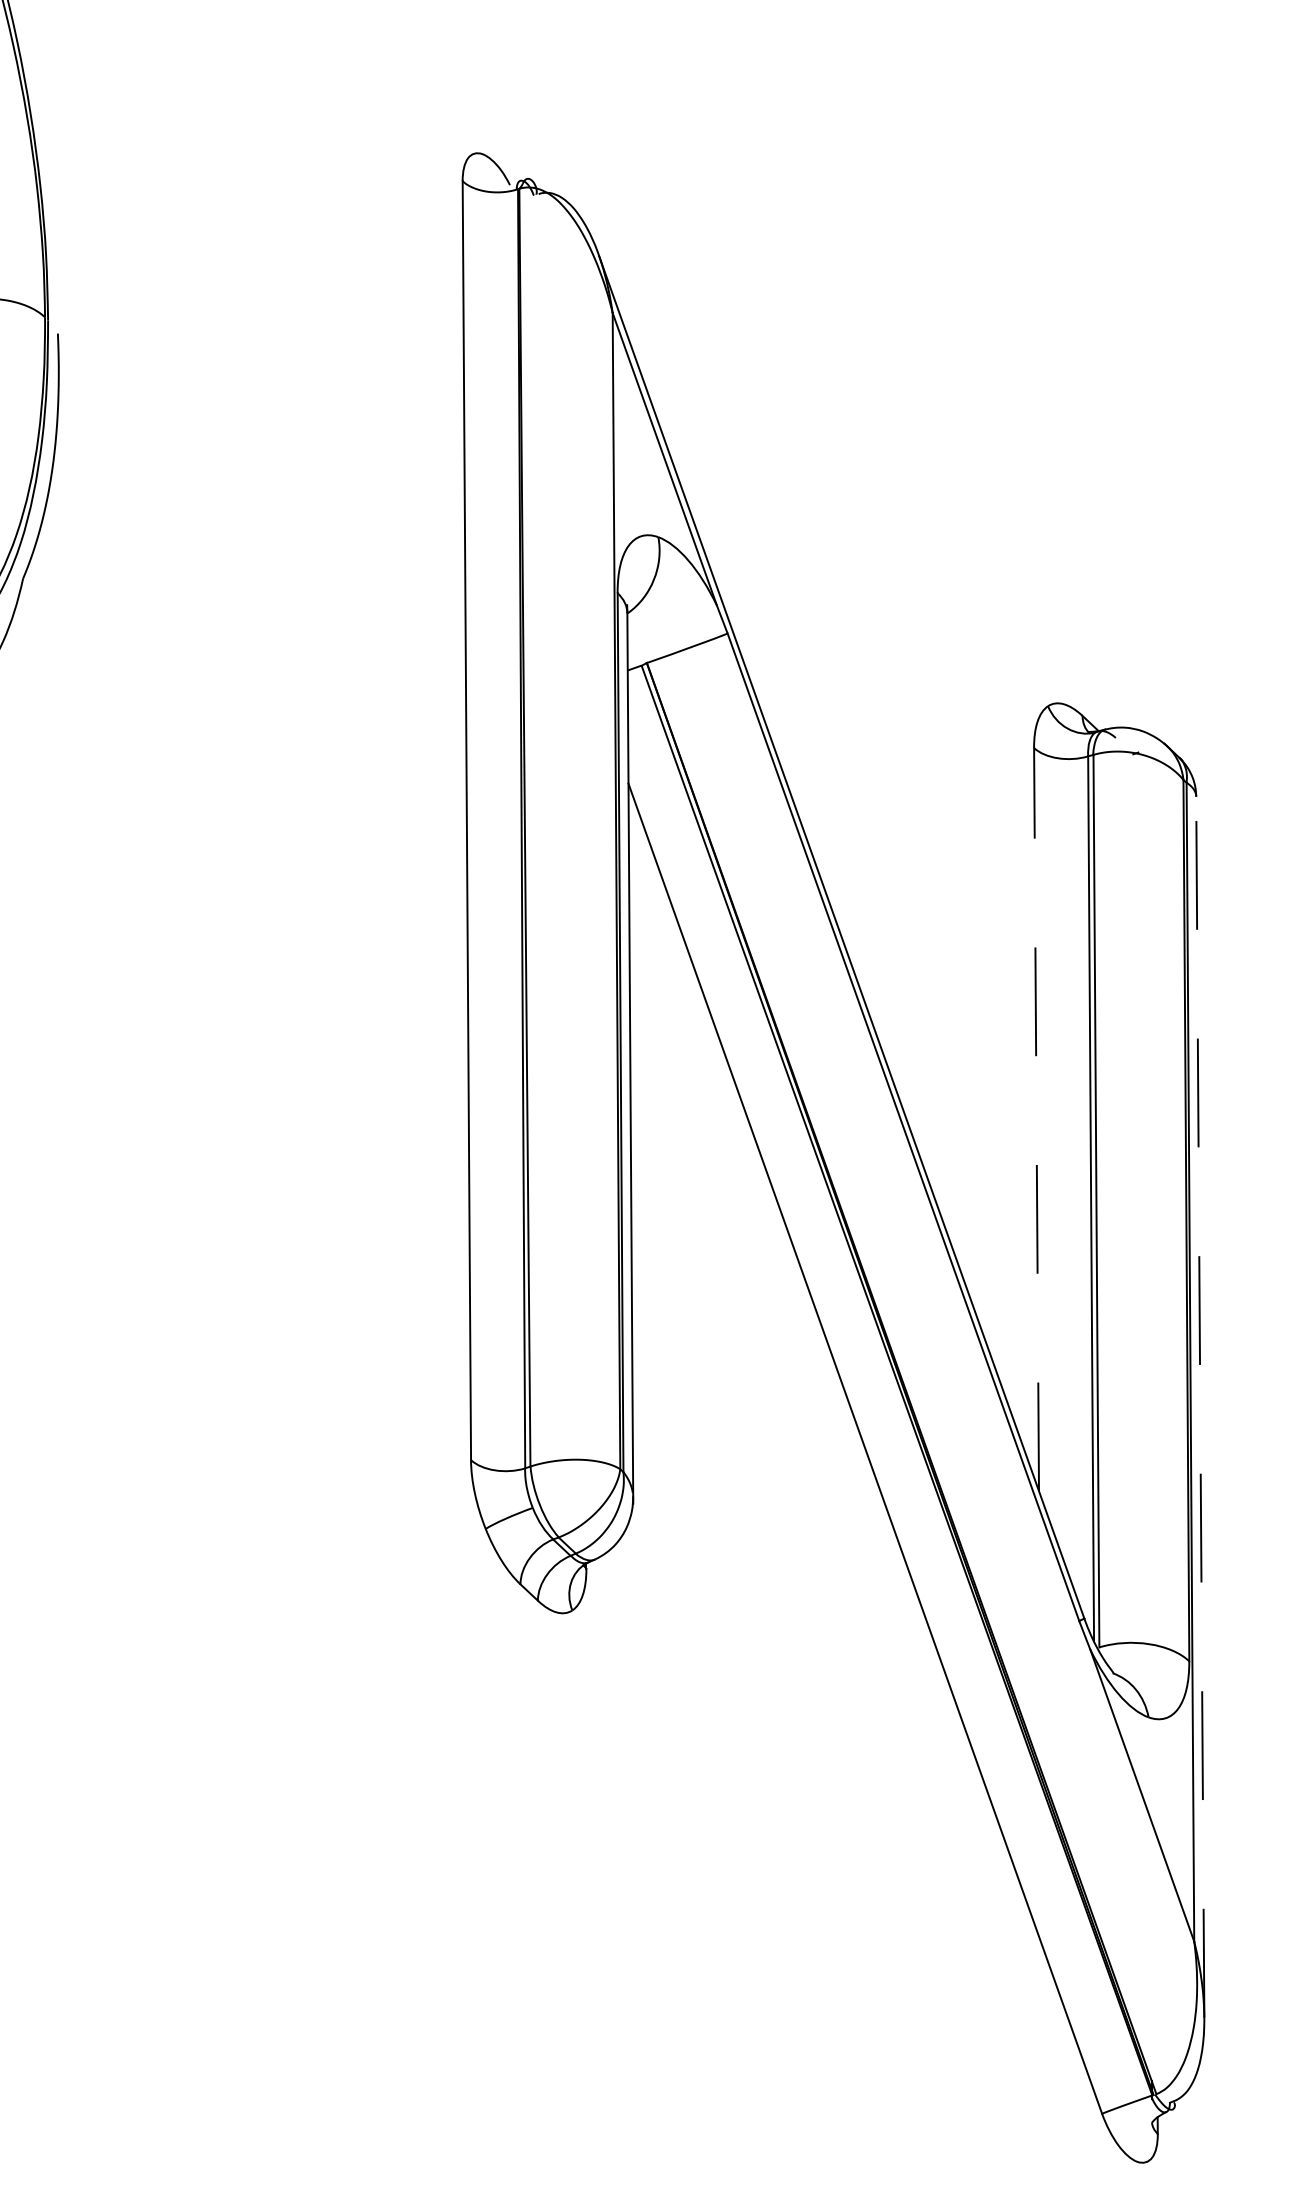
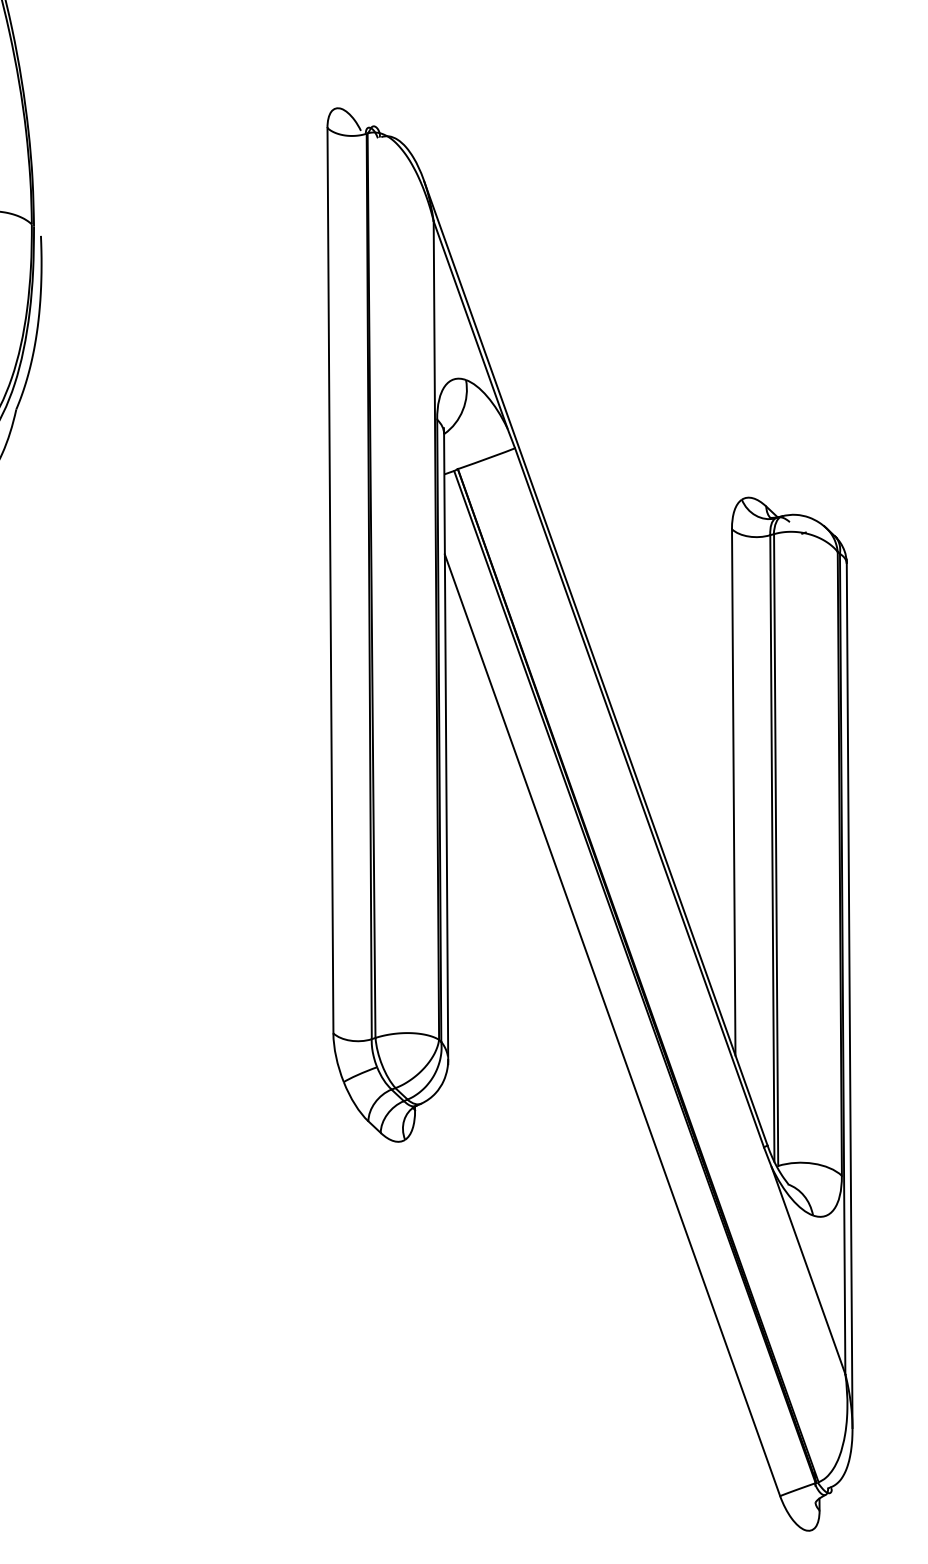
line: (1036, 1119) -> (733, 792), dashed -> solid
line: (1200, 1403) -> (849, 993), dashed -> solid

